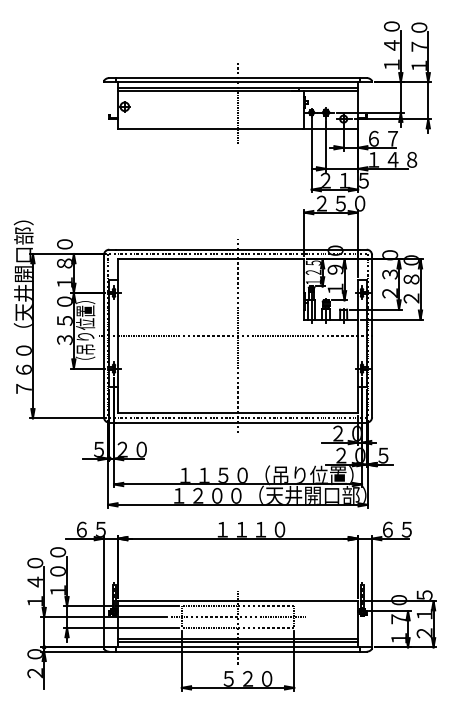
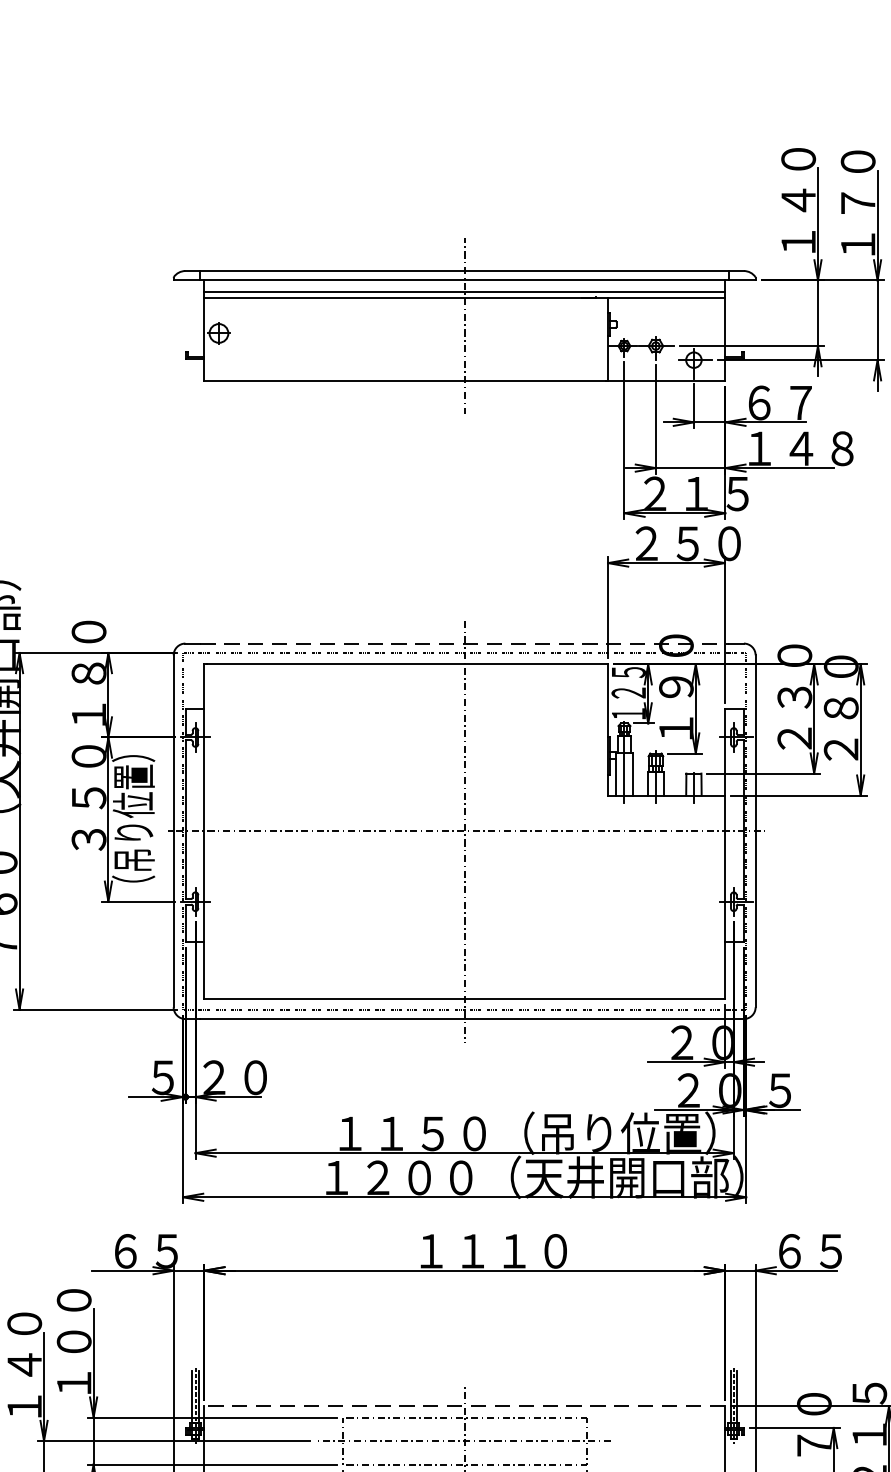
line: (238, 249) -> (465, 643), solid -> dashed
line: (238, 601) -> (465, 1407), solid -> dashed

